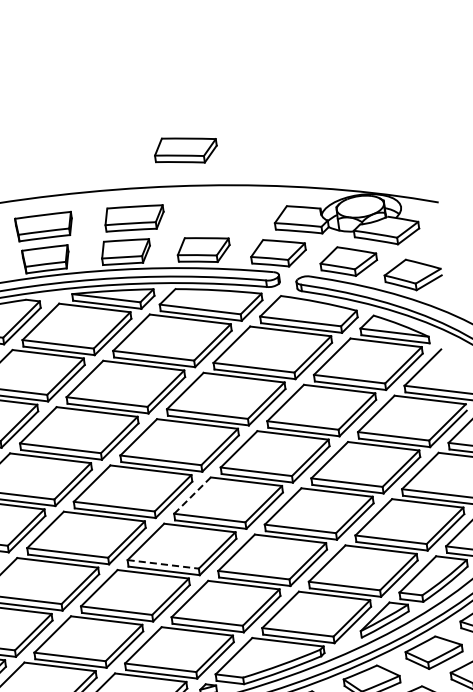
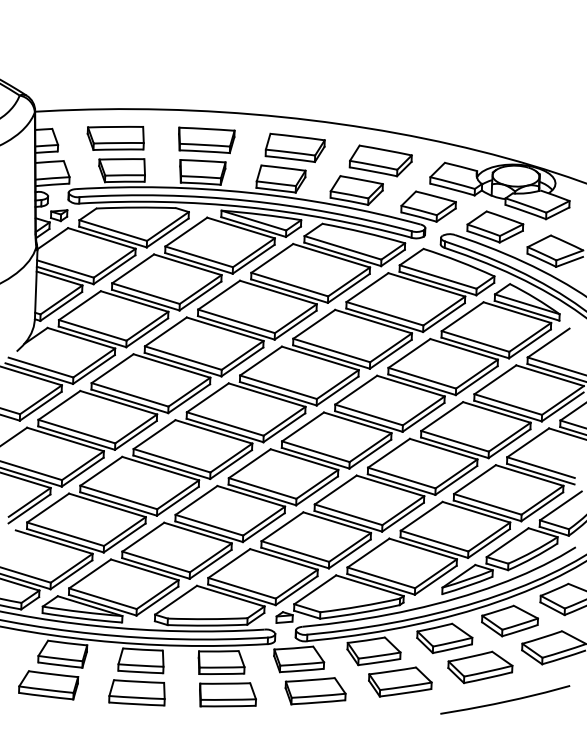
part: (185, 149) -> (380, 160), moved
line: (192, 495) -> (303, 426), dashed -> solid
line: (164, 564) -> (263, 488), dashed -> solid

